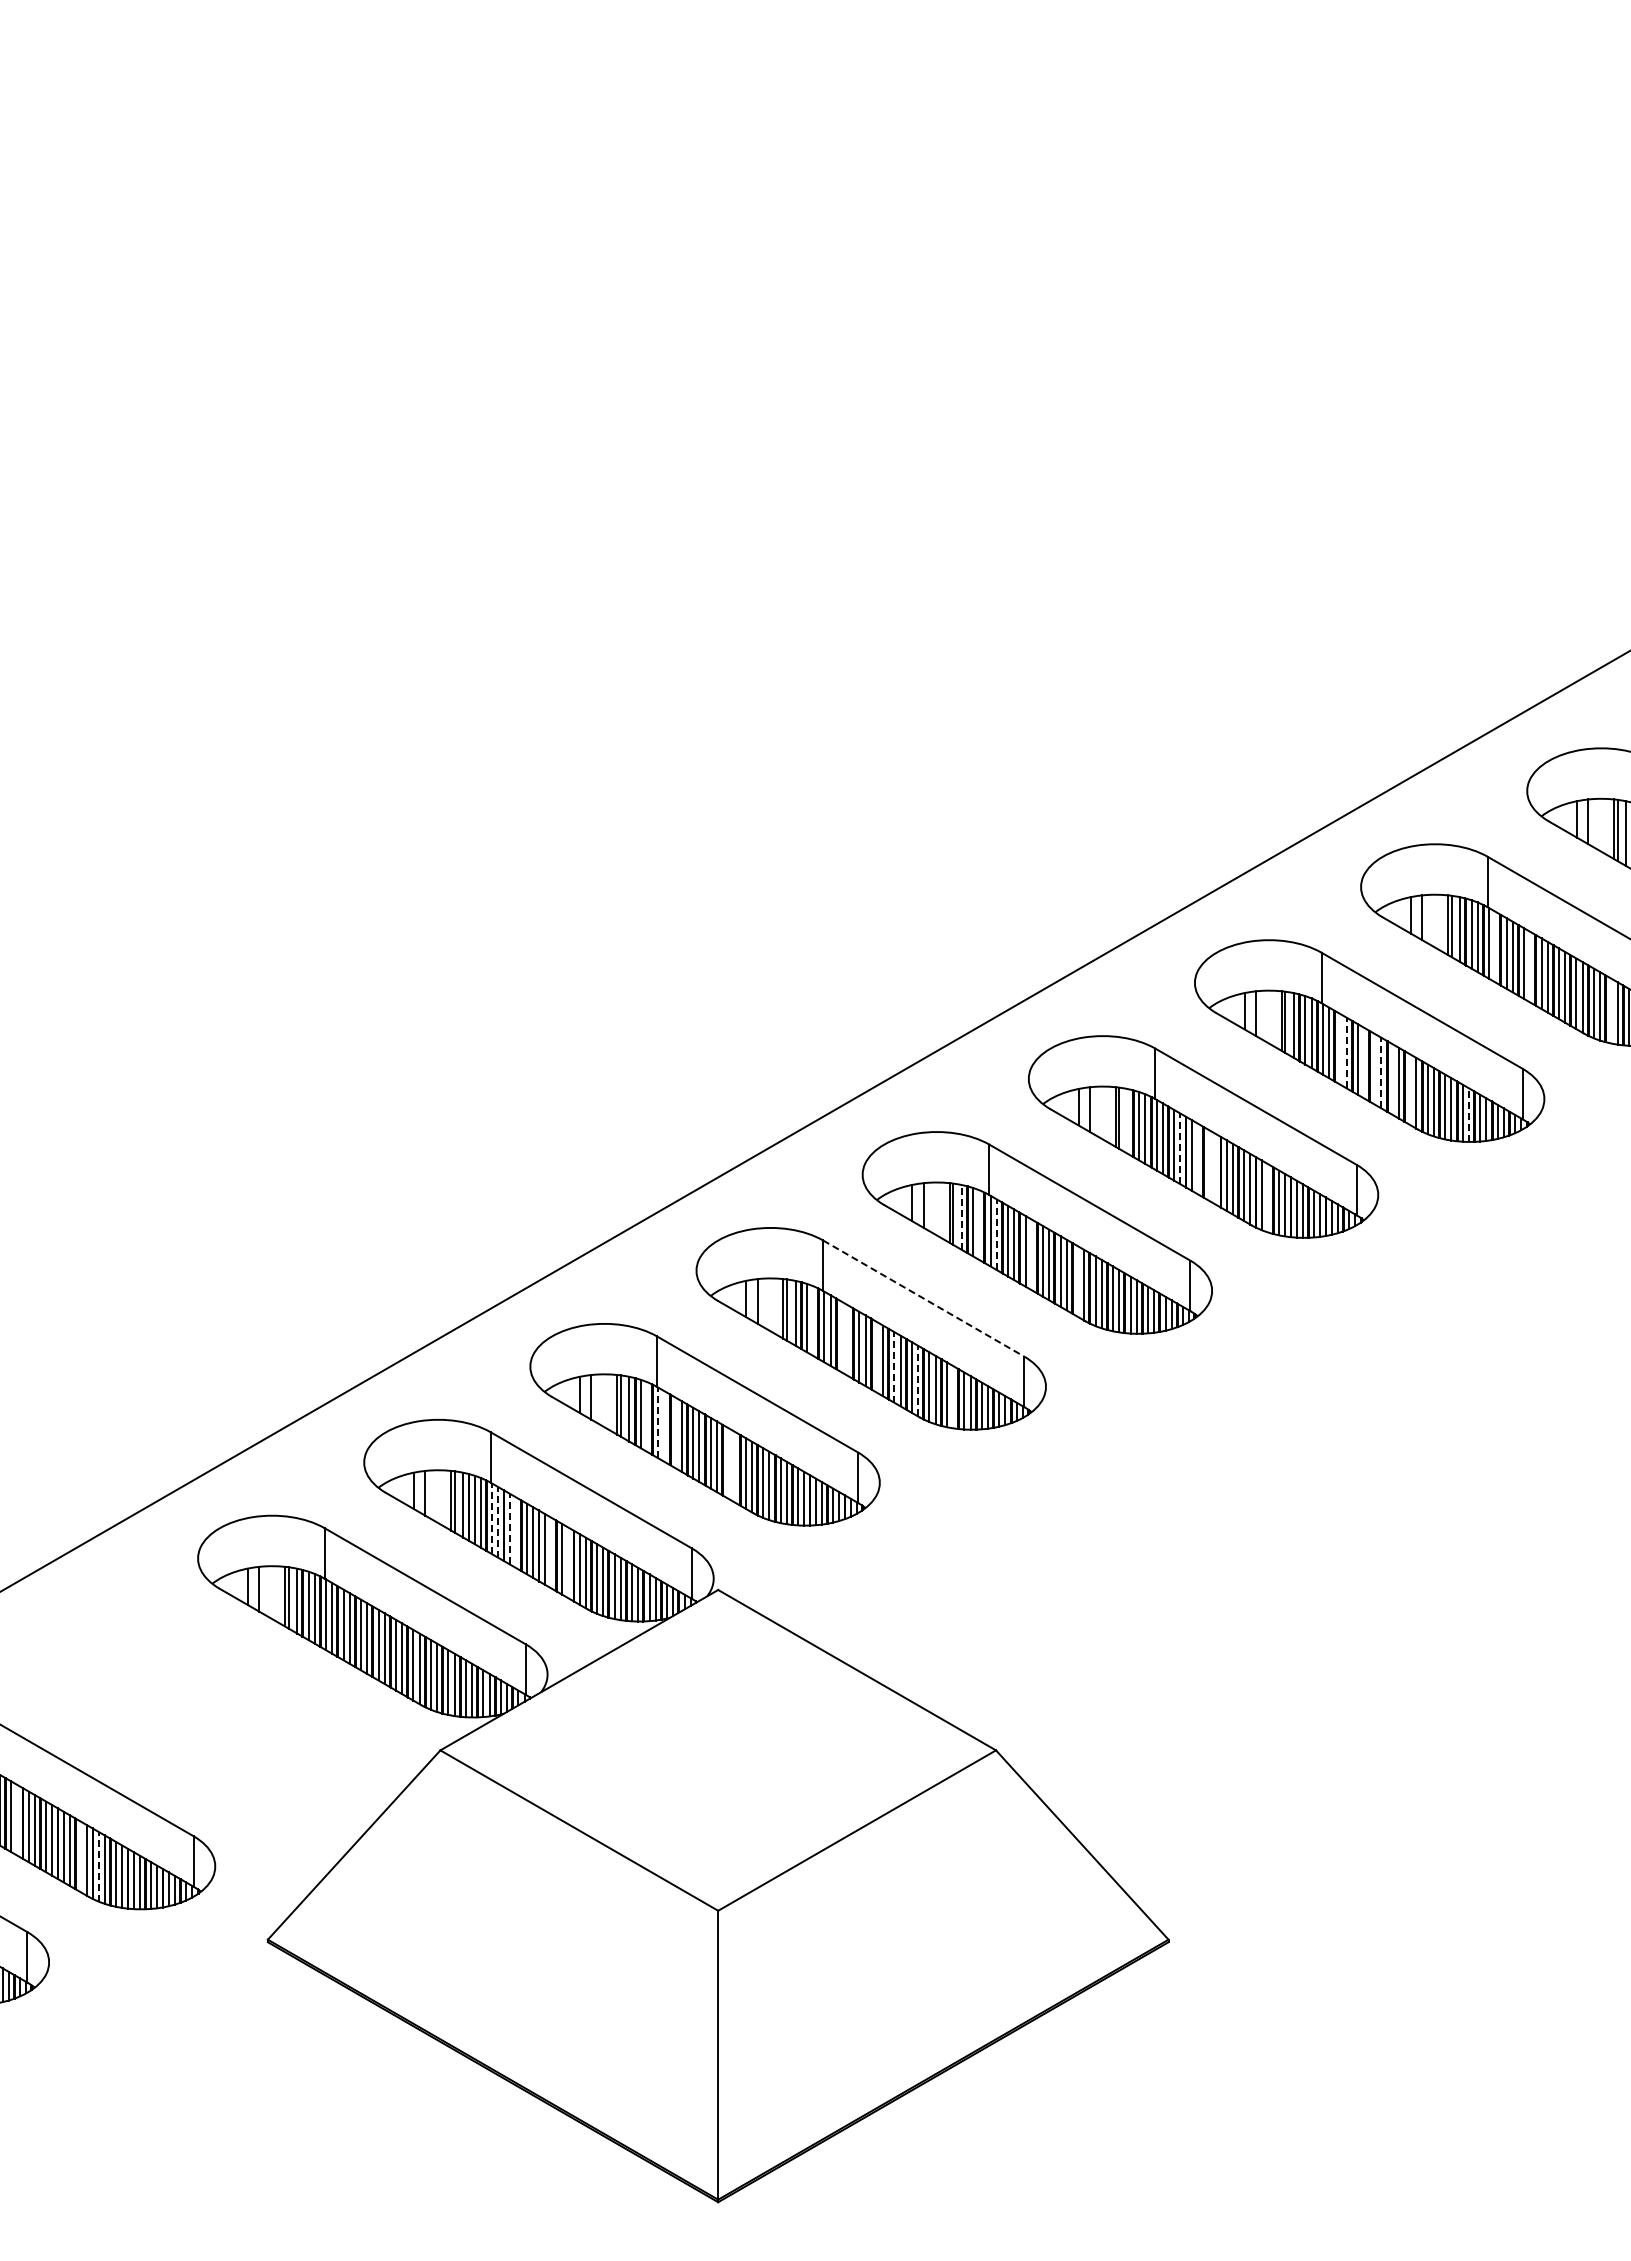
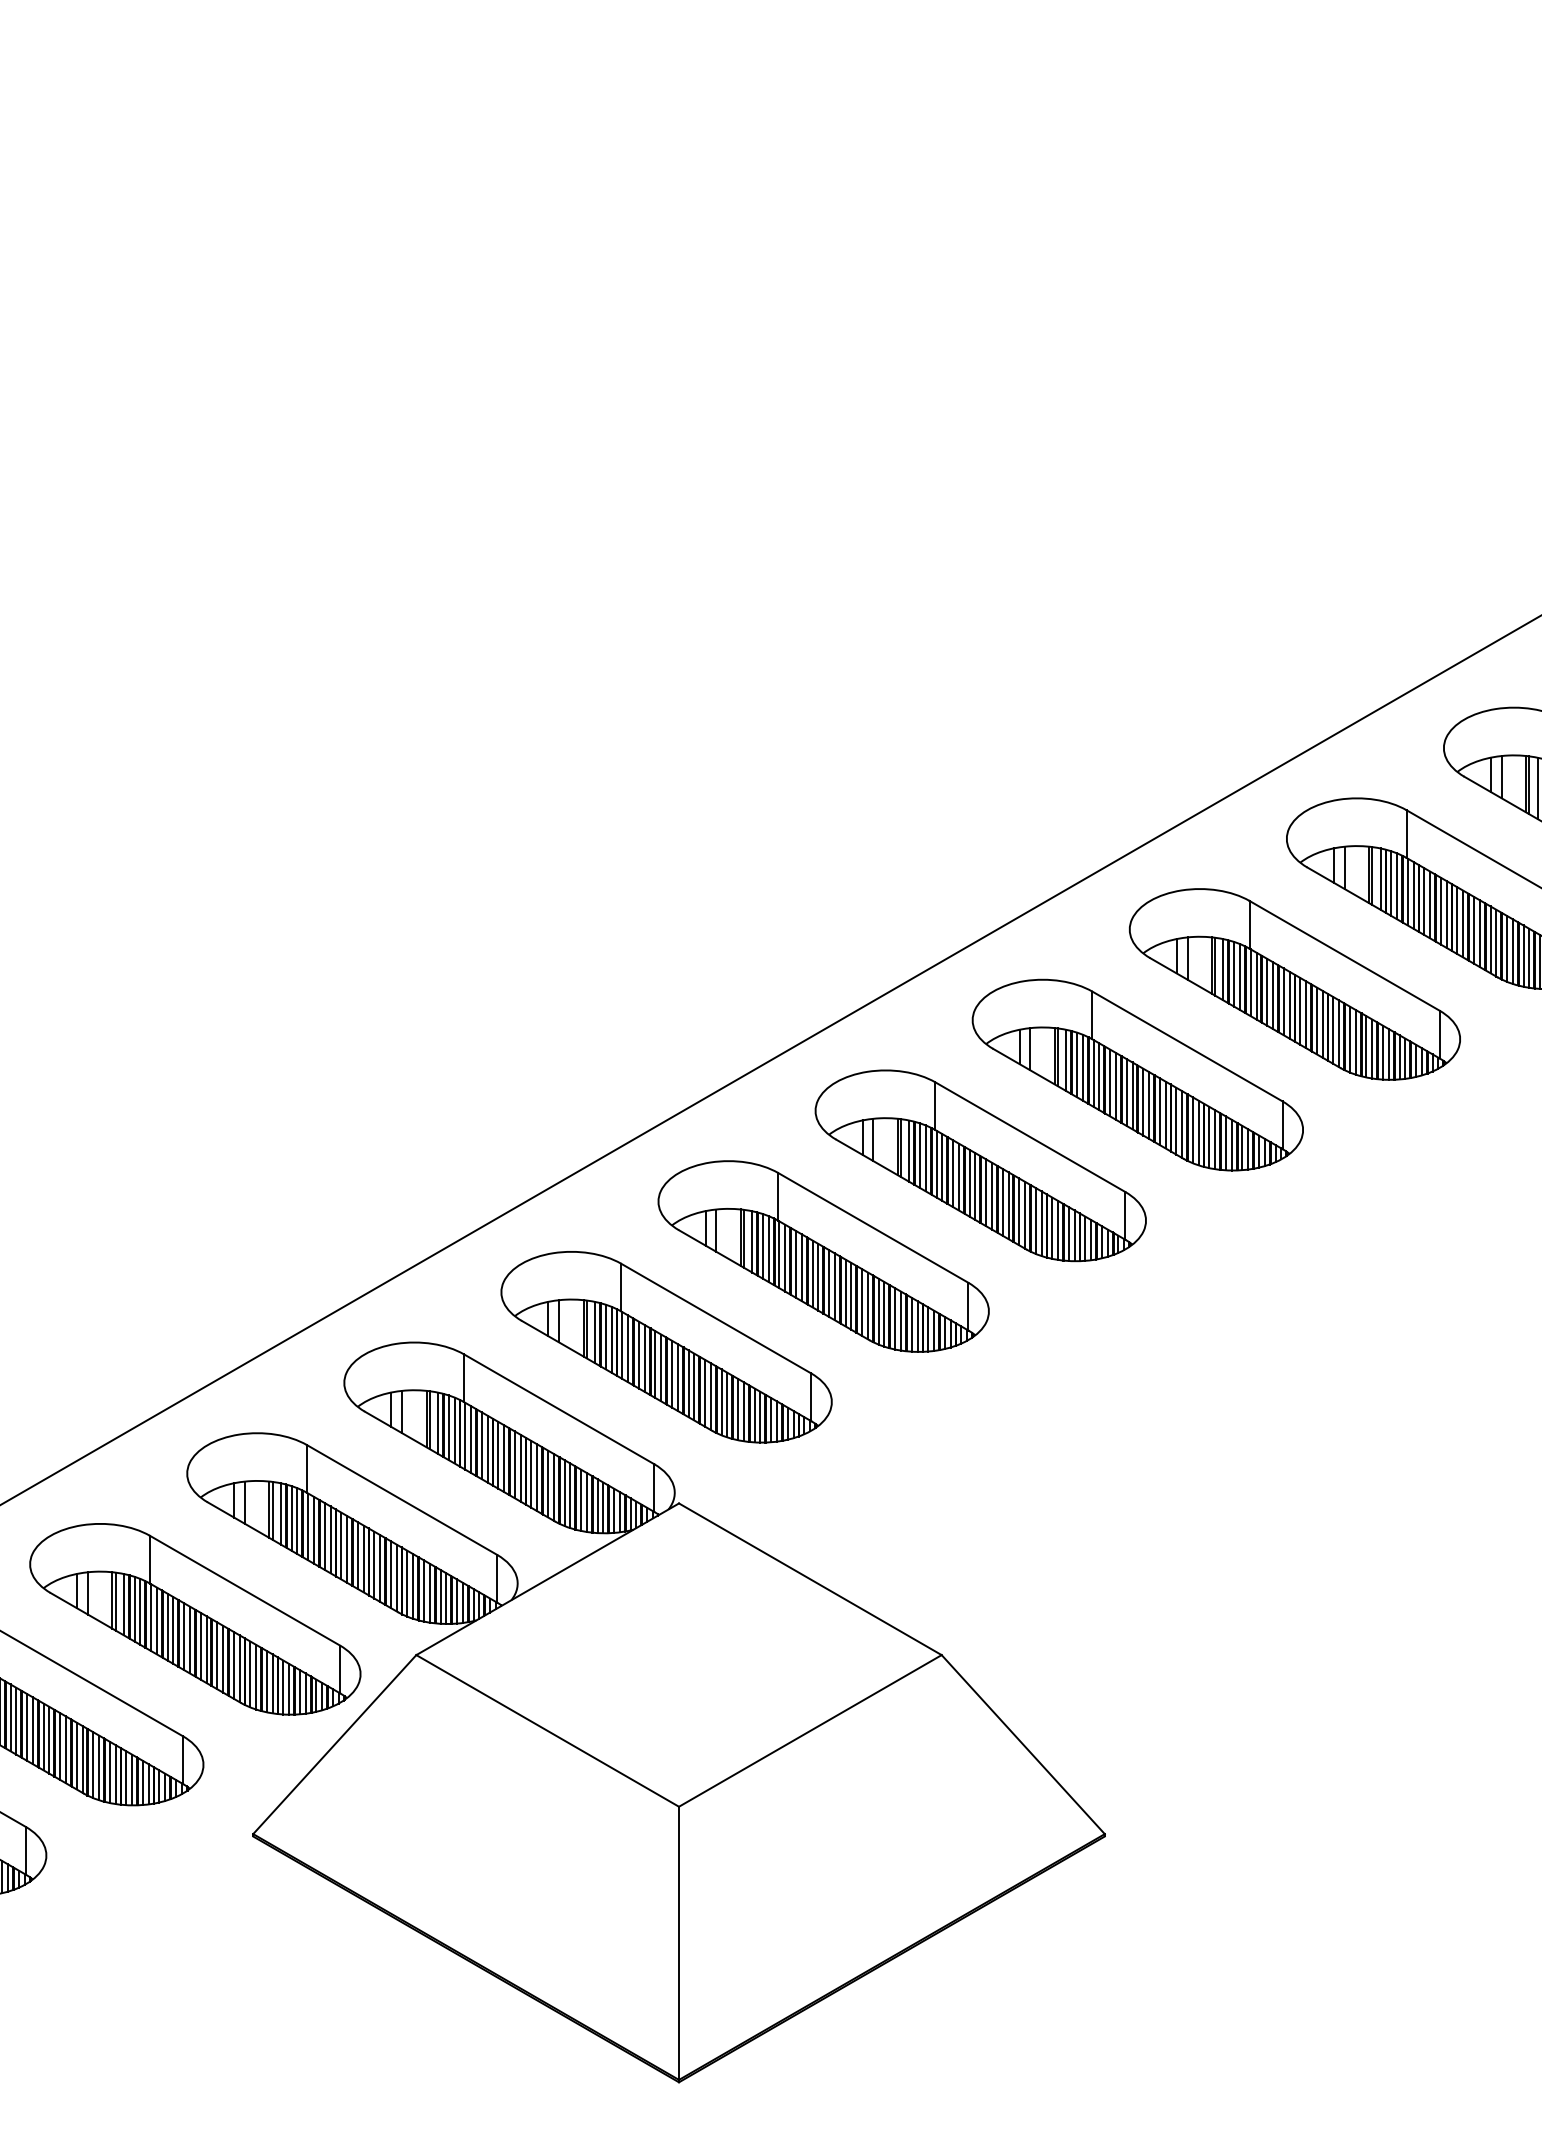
line: (1495, 946) -> (1413, 895), added
line: (1530, 966) -> (1447, 913), added
line: (1611, 1010) -> (1523, 955), added
line: (1340, 1049) -> (1267, 992), added
line: (1346, 1052) -> (1273, 995), dashed -> solid
line: (1363, 1062) -> (1289, 1004), added
line: (1375, 1069) -> (1300, 1011), added
line: (1381, 1072) -> (1306, 1014), dashed -> solid
line: (1392, 1079) -> (1316, 1020), added
line: (1410, 1089) -> (1333, 1030), added
line: (1468, 1115) -> (1388, 1054), dashed -> solid
line: (1127, 1121) -> (1065, 1060), added
line: (1180, 1148) -> (1116, 1086), dashed -> solid
line: (1197, 1158) -> (1132, 1095), added
line: (1209, 1165) -> (1143, 1102), added
line: (1215, 1168) -> (1149, 1104), added
line: (1267, 1198) -> (1198, 1133), added
line: (961, 1216) -> (909, 1150), dashed -> solid
line: (979, 1224) -> (926, 1157), added
line: (996, 1234) -> (942, 1167), dashed -> solid
line: (1031, 1254) -> (975, 1186), added
line: (1078, 1281) -> (1019, 1211), added
line: (924, 1298) -> (874, 1227), dashed -> solid
line: (813, 1320) -> (769, 1248), added
line: (841, 1336) -> (795, 1263), added
line: (848, 1340) -> (802, 1267), added
line: (876, 1357) -> (828, 1283), added
line: (894, 1366) -> (845, 1292), dashed -> solid
line: (918, 1380) -> (868, 1305), dashed -> solid
line: (953, 1396) -> (901, 1320), added
line: (646, 1416) -> (611, 1339), added
line: (658, 1422) -> (622, 1345), dashed -> solid
line: (664, 1426) -> (628, 1348), added
line: (675, 1432) -> (638, 1354), added
line: (728, 1463) -> (688, 1383), added
line: (734, 1466) -> (694, 1386), added
line: (492, 1518) -> (465, 1435), dashed -> solid
line: (498, 1521) -> (471, 1438), dashed -> solid
line: (509, 1528) -> (481, 1445), dashed -> solid
line: (515, 1532) -> (487, 1449), added
line: (550, 1552) -> (520, 1468), added
line: (568, 1562) -> (537, 1477), added
part: (206, 1712) -> (195, 1619), added
line: (17, 1819) -> (16, 1720), added
line: (81, 1856) -> (77, 1755), added
line: (98, 1866) -> (93, 1764), dashed -> solid

